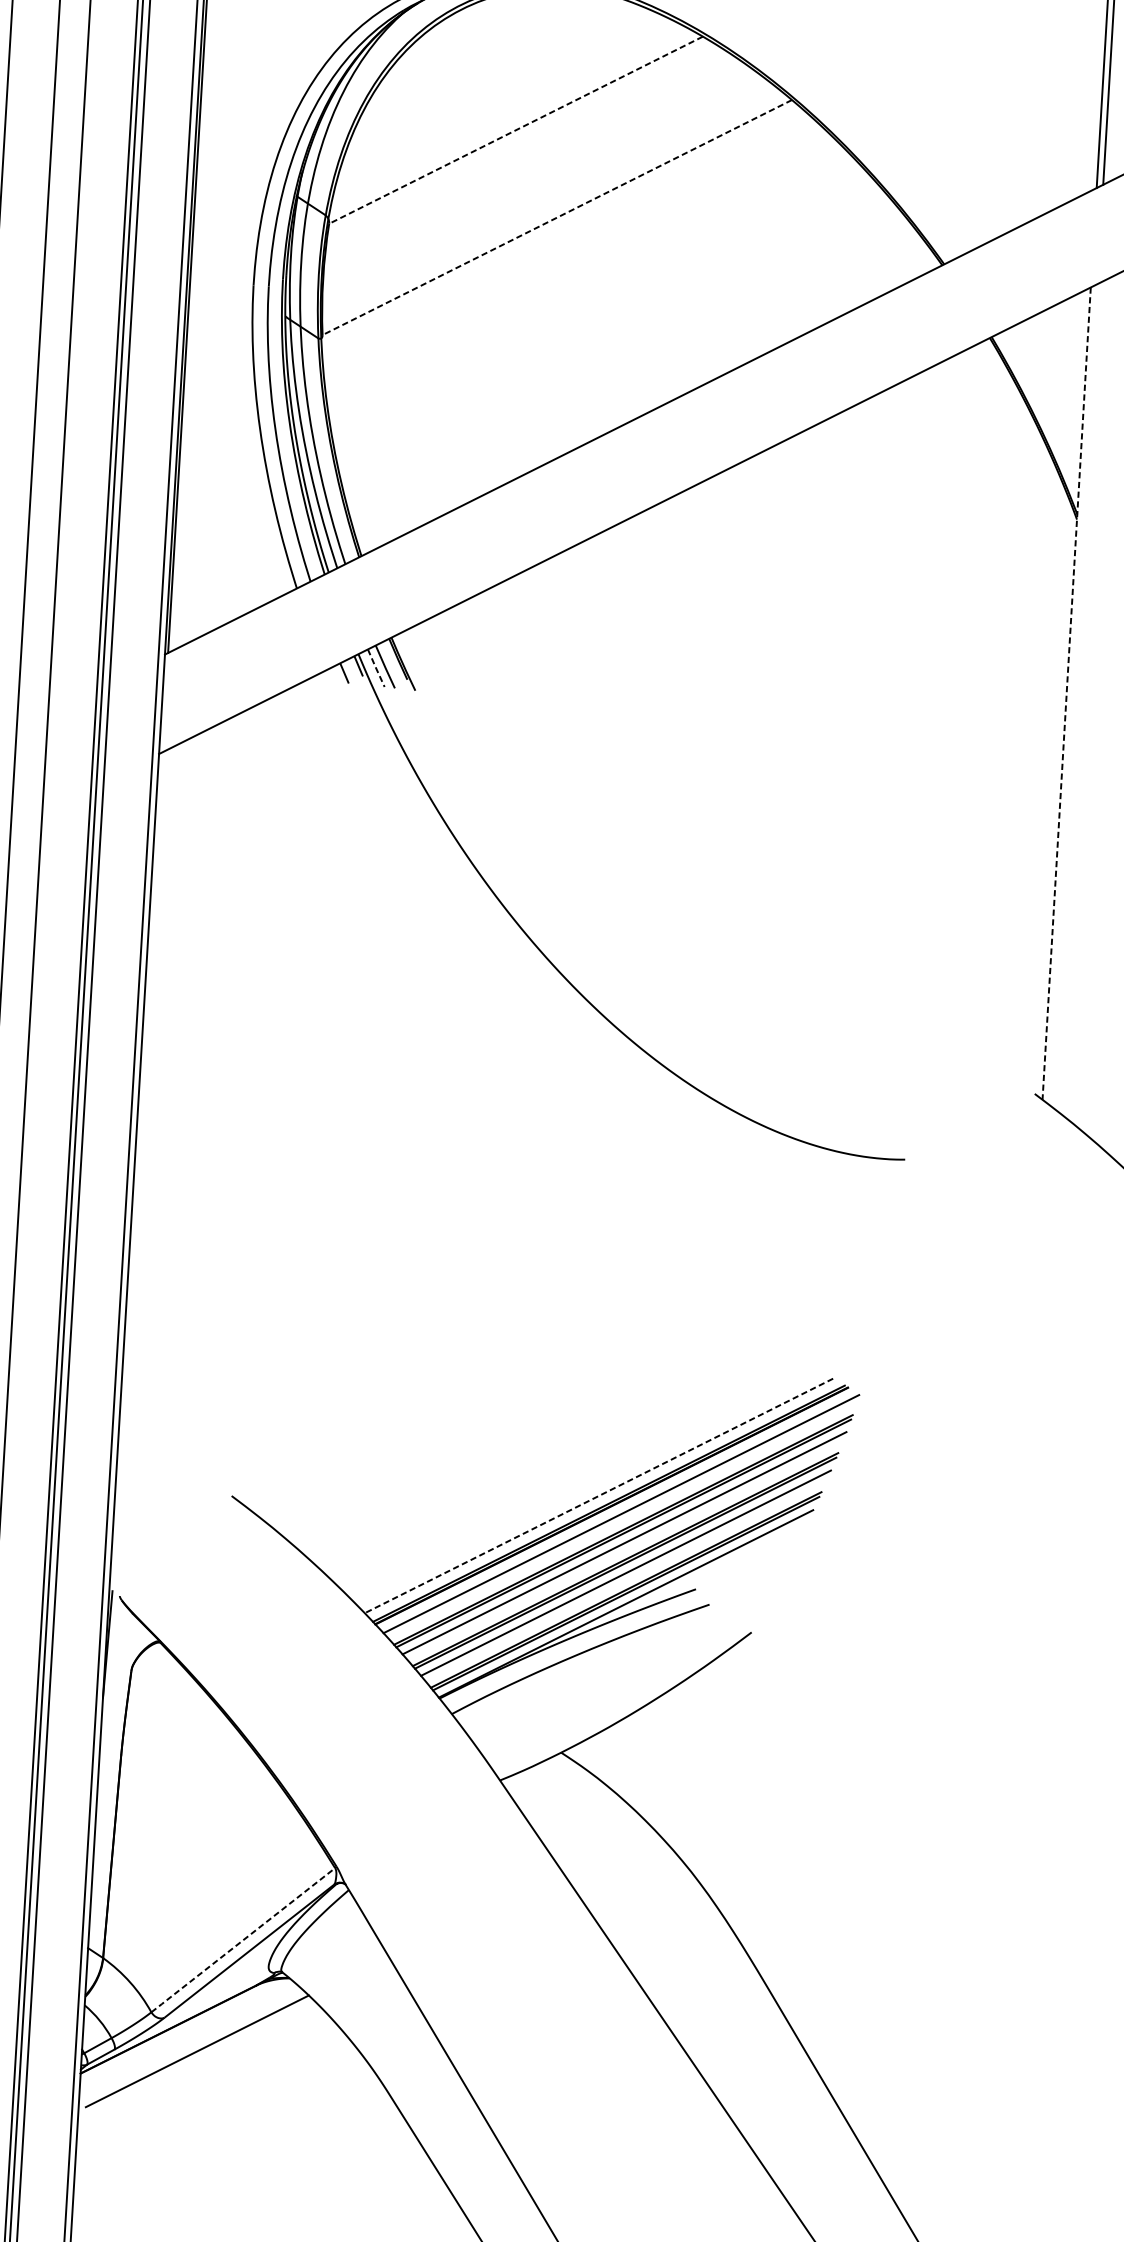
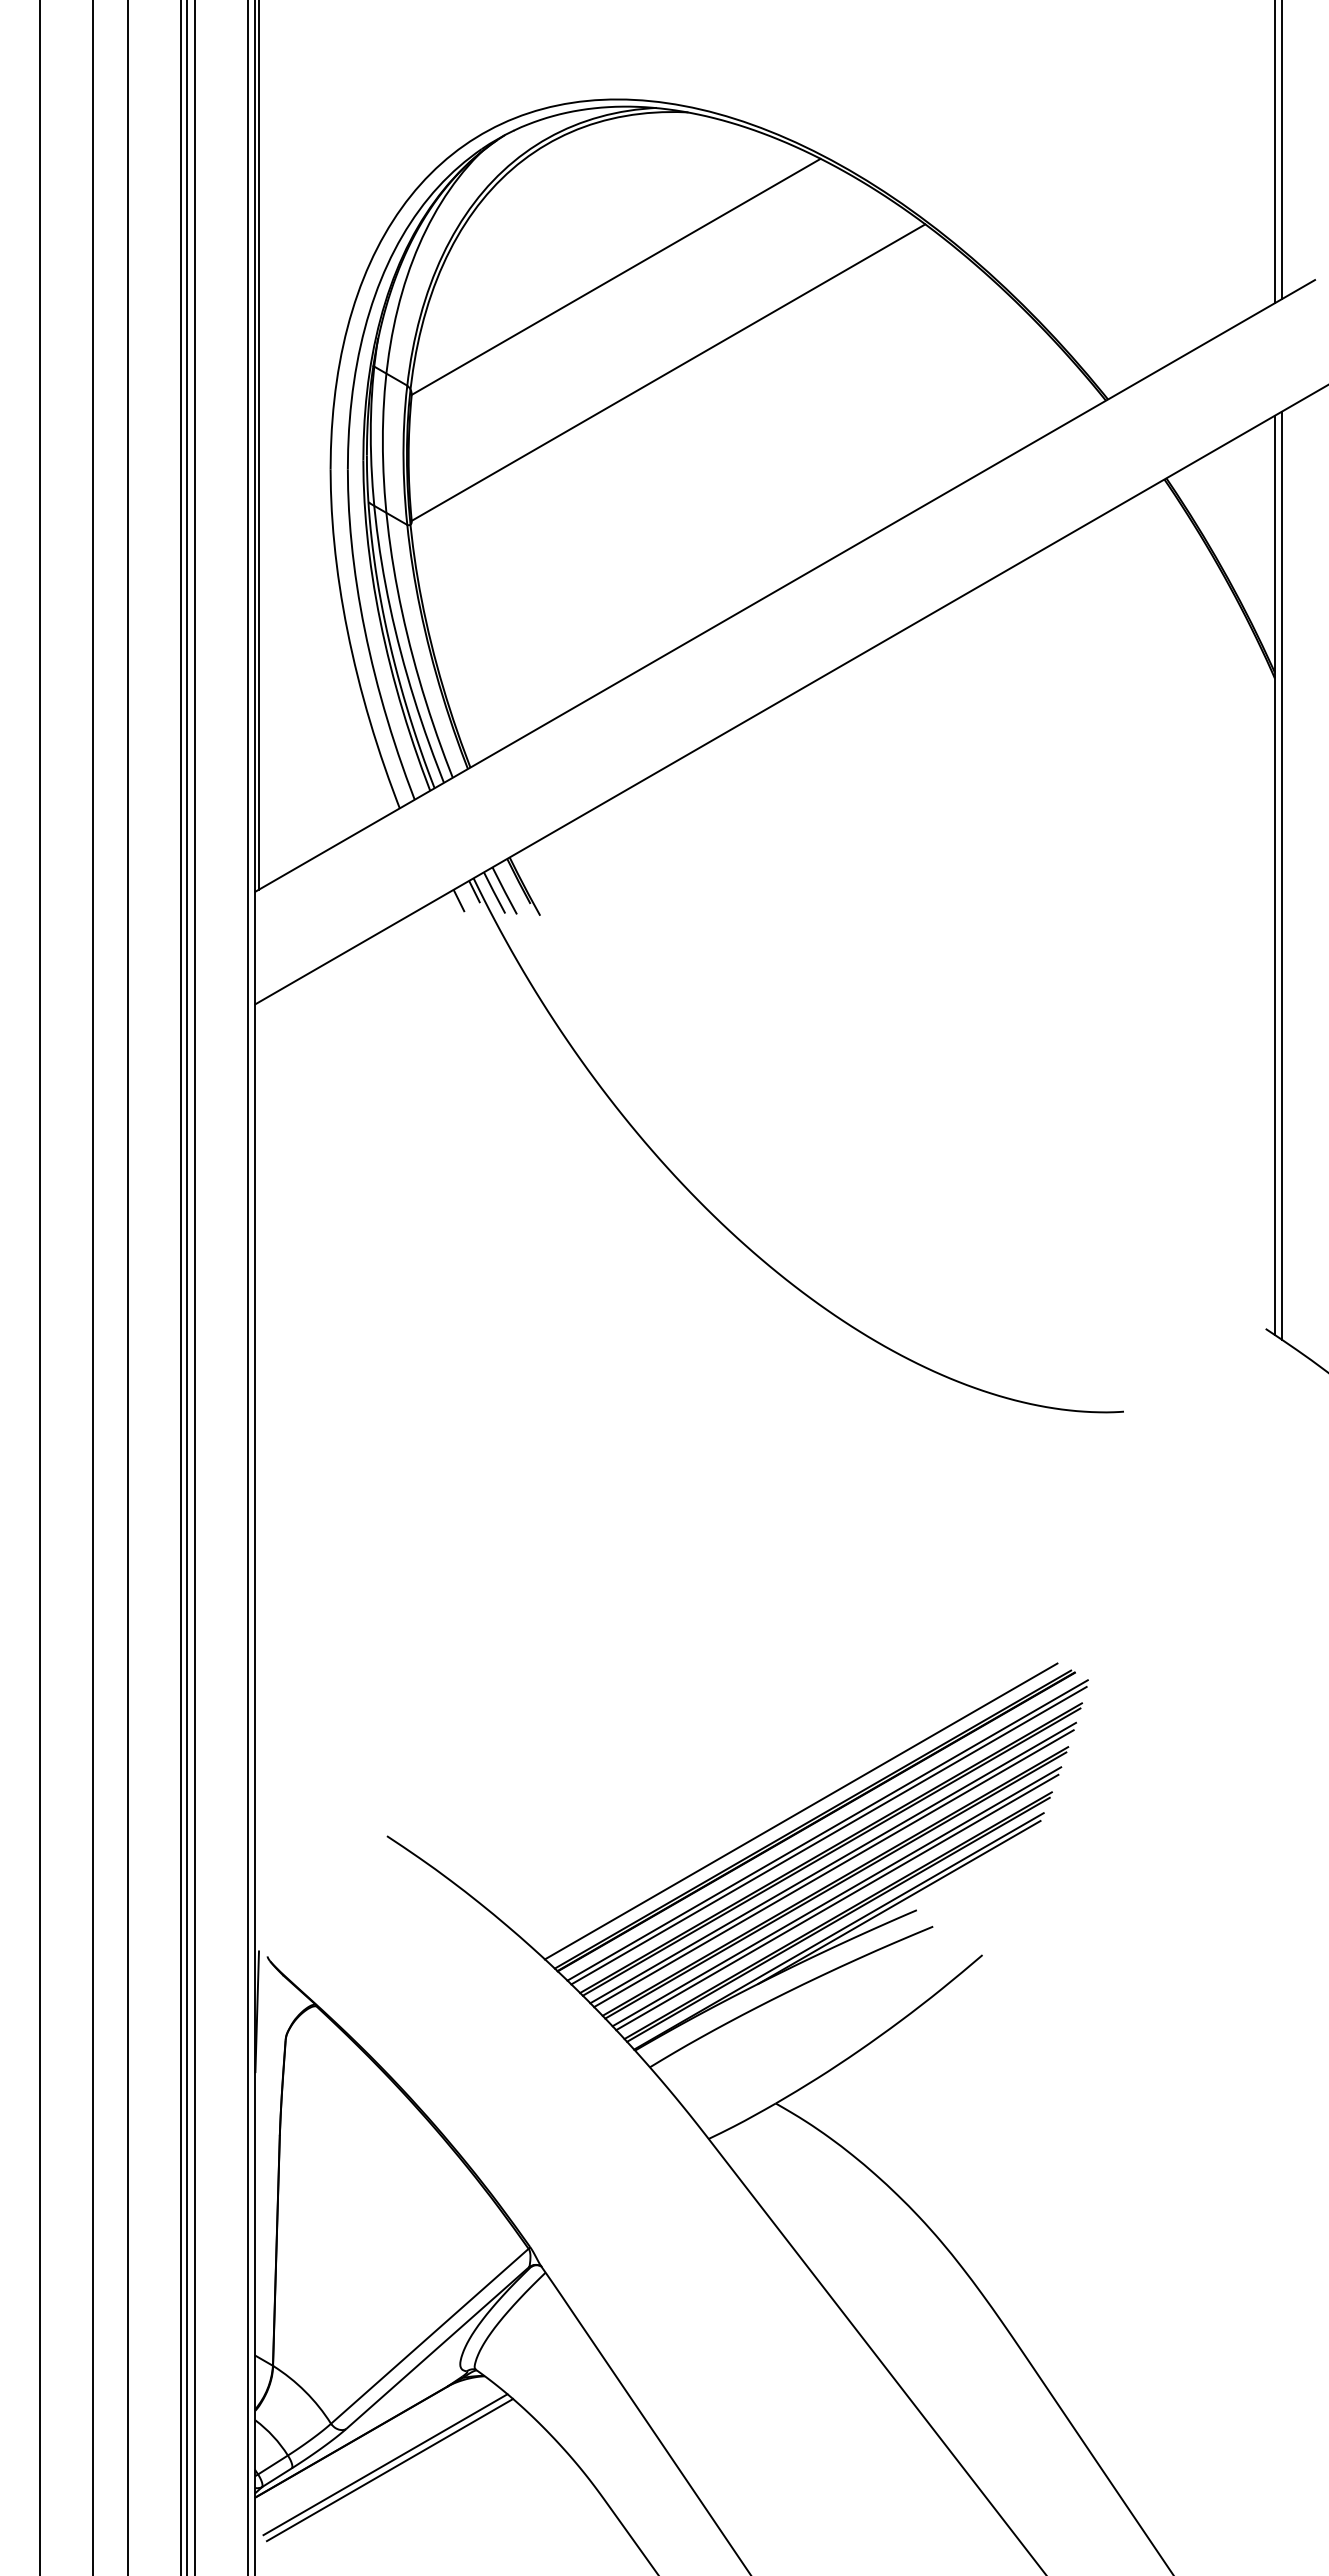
line: (515, 130) -> (615, 277), dashed -> solid
line: (557, 217) -> (668, 372), dashed -> solid
line: (376, 668) -> (494, 893), dashed -> solid
line: (1066, 693) -> (1274, 875), dashed -> solid
line: (1073, 694) -> (1282, 875), added
line: (599, 1495) -> (801, 1811), dashed -> solid
line: (621, 1518) -> (828, 1835), added
line: (624, 1548) -> (833, 1868), added
line: (626, 1578) -> (837, 1902), added
line: (681, 1580) -> (899, 1901), added
line: (242, 1940) -> (429, 2336), dashed -> solid
line: (200, 2056) -> (389, 2470), added

